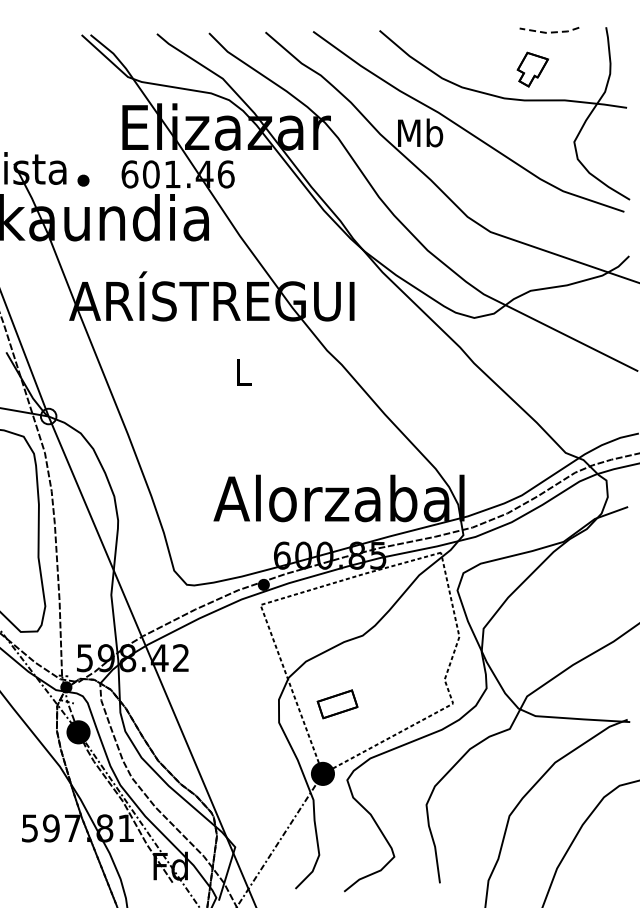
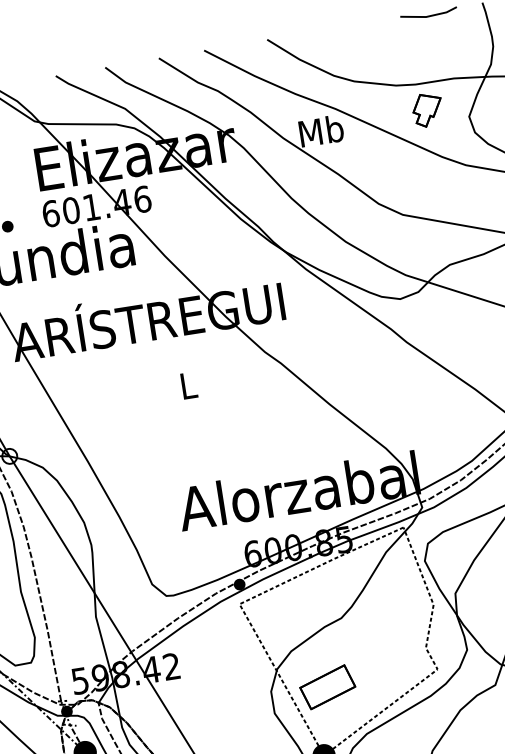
line: (549, 32) -> (429, 16), dashed -> solid
part: (532, 69) -> (427, 110), moved
part: (337, 704) -> (327, 687), size x1.43

